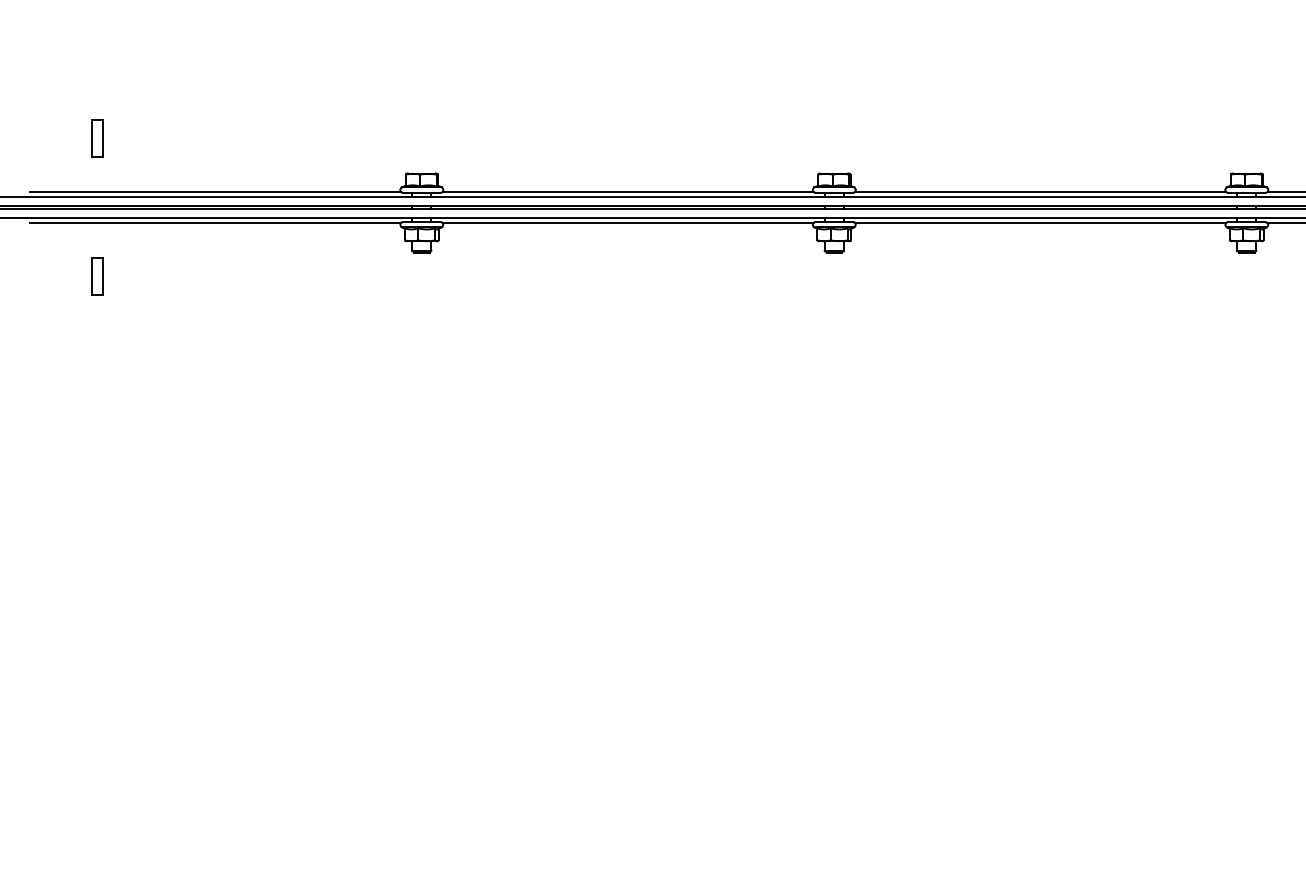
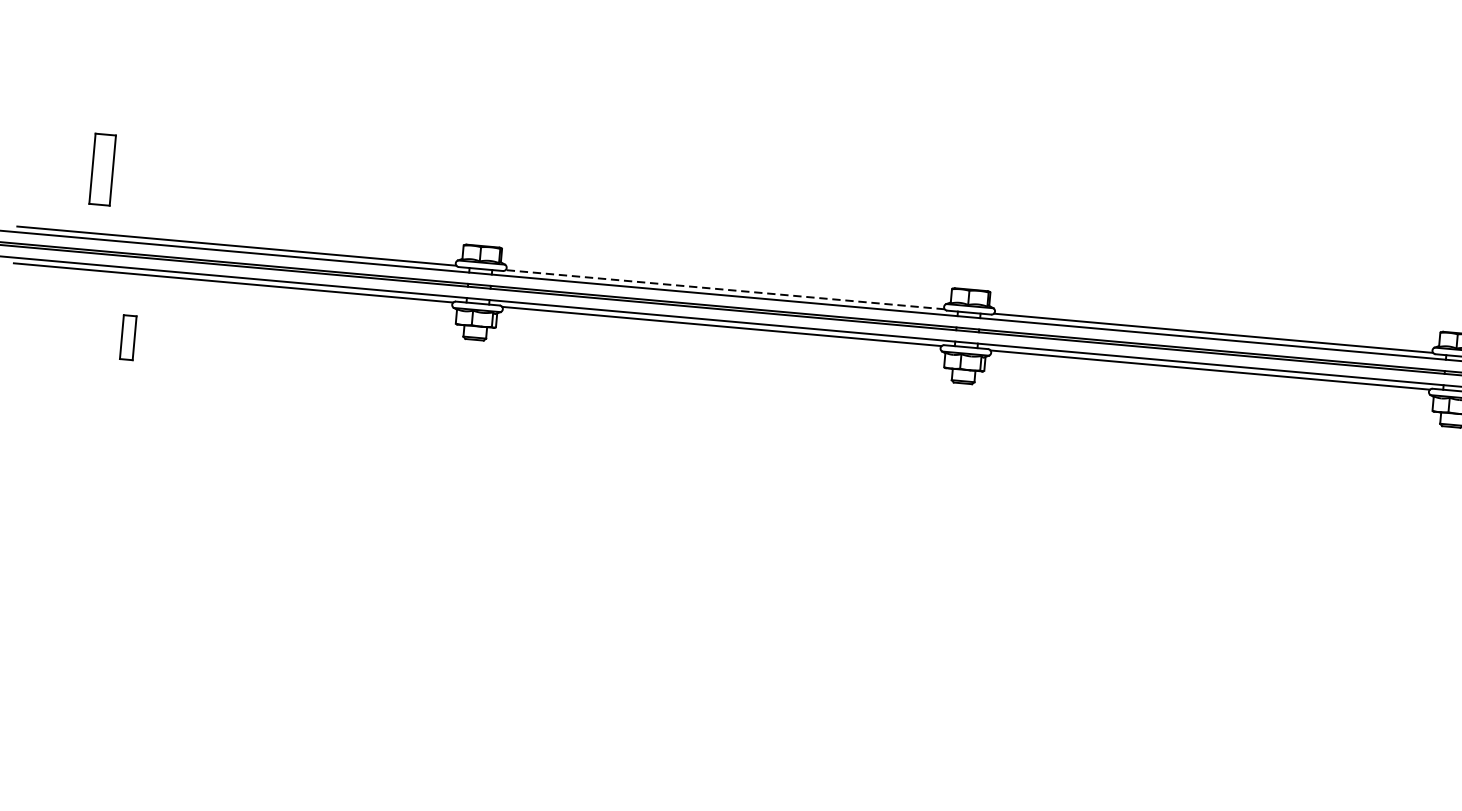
part: (97, 138) -> (102, 170), size x1.6
line: (627, 191) -> (724, 289), solid -> dashed
part: (97, 276) -> (128, 337), moved

